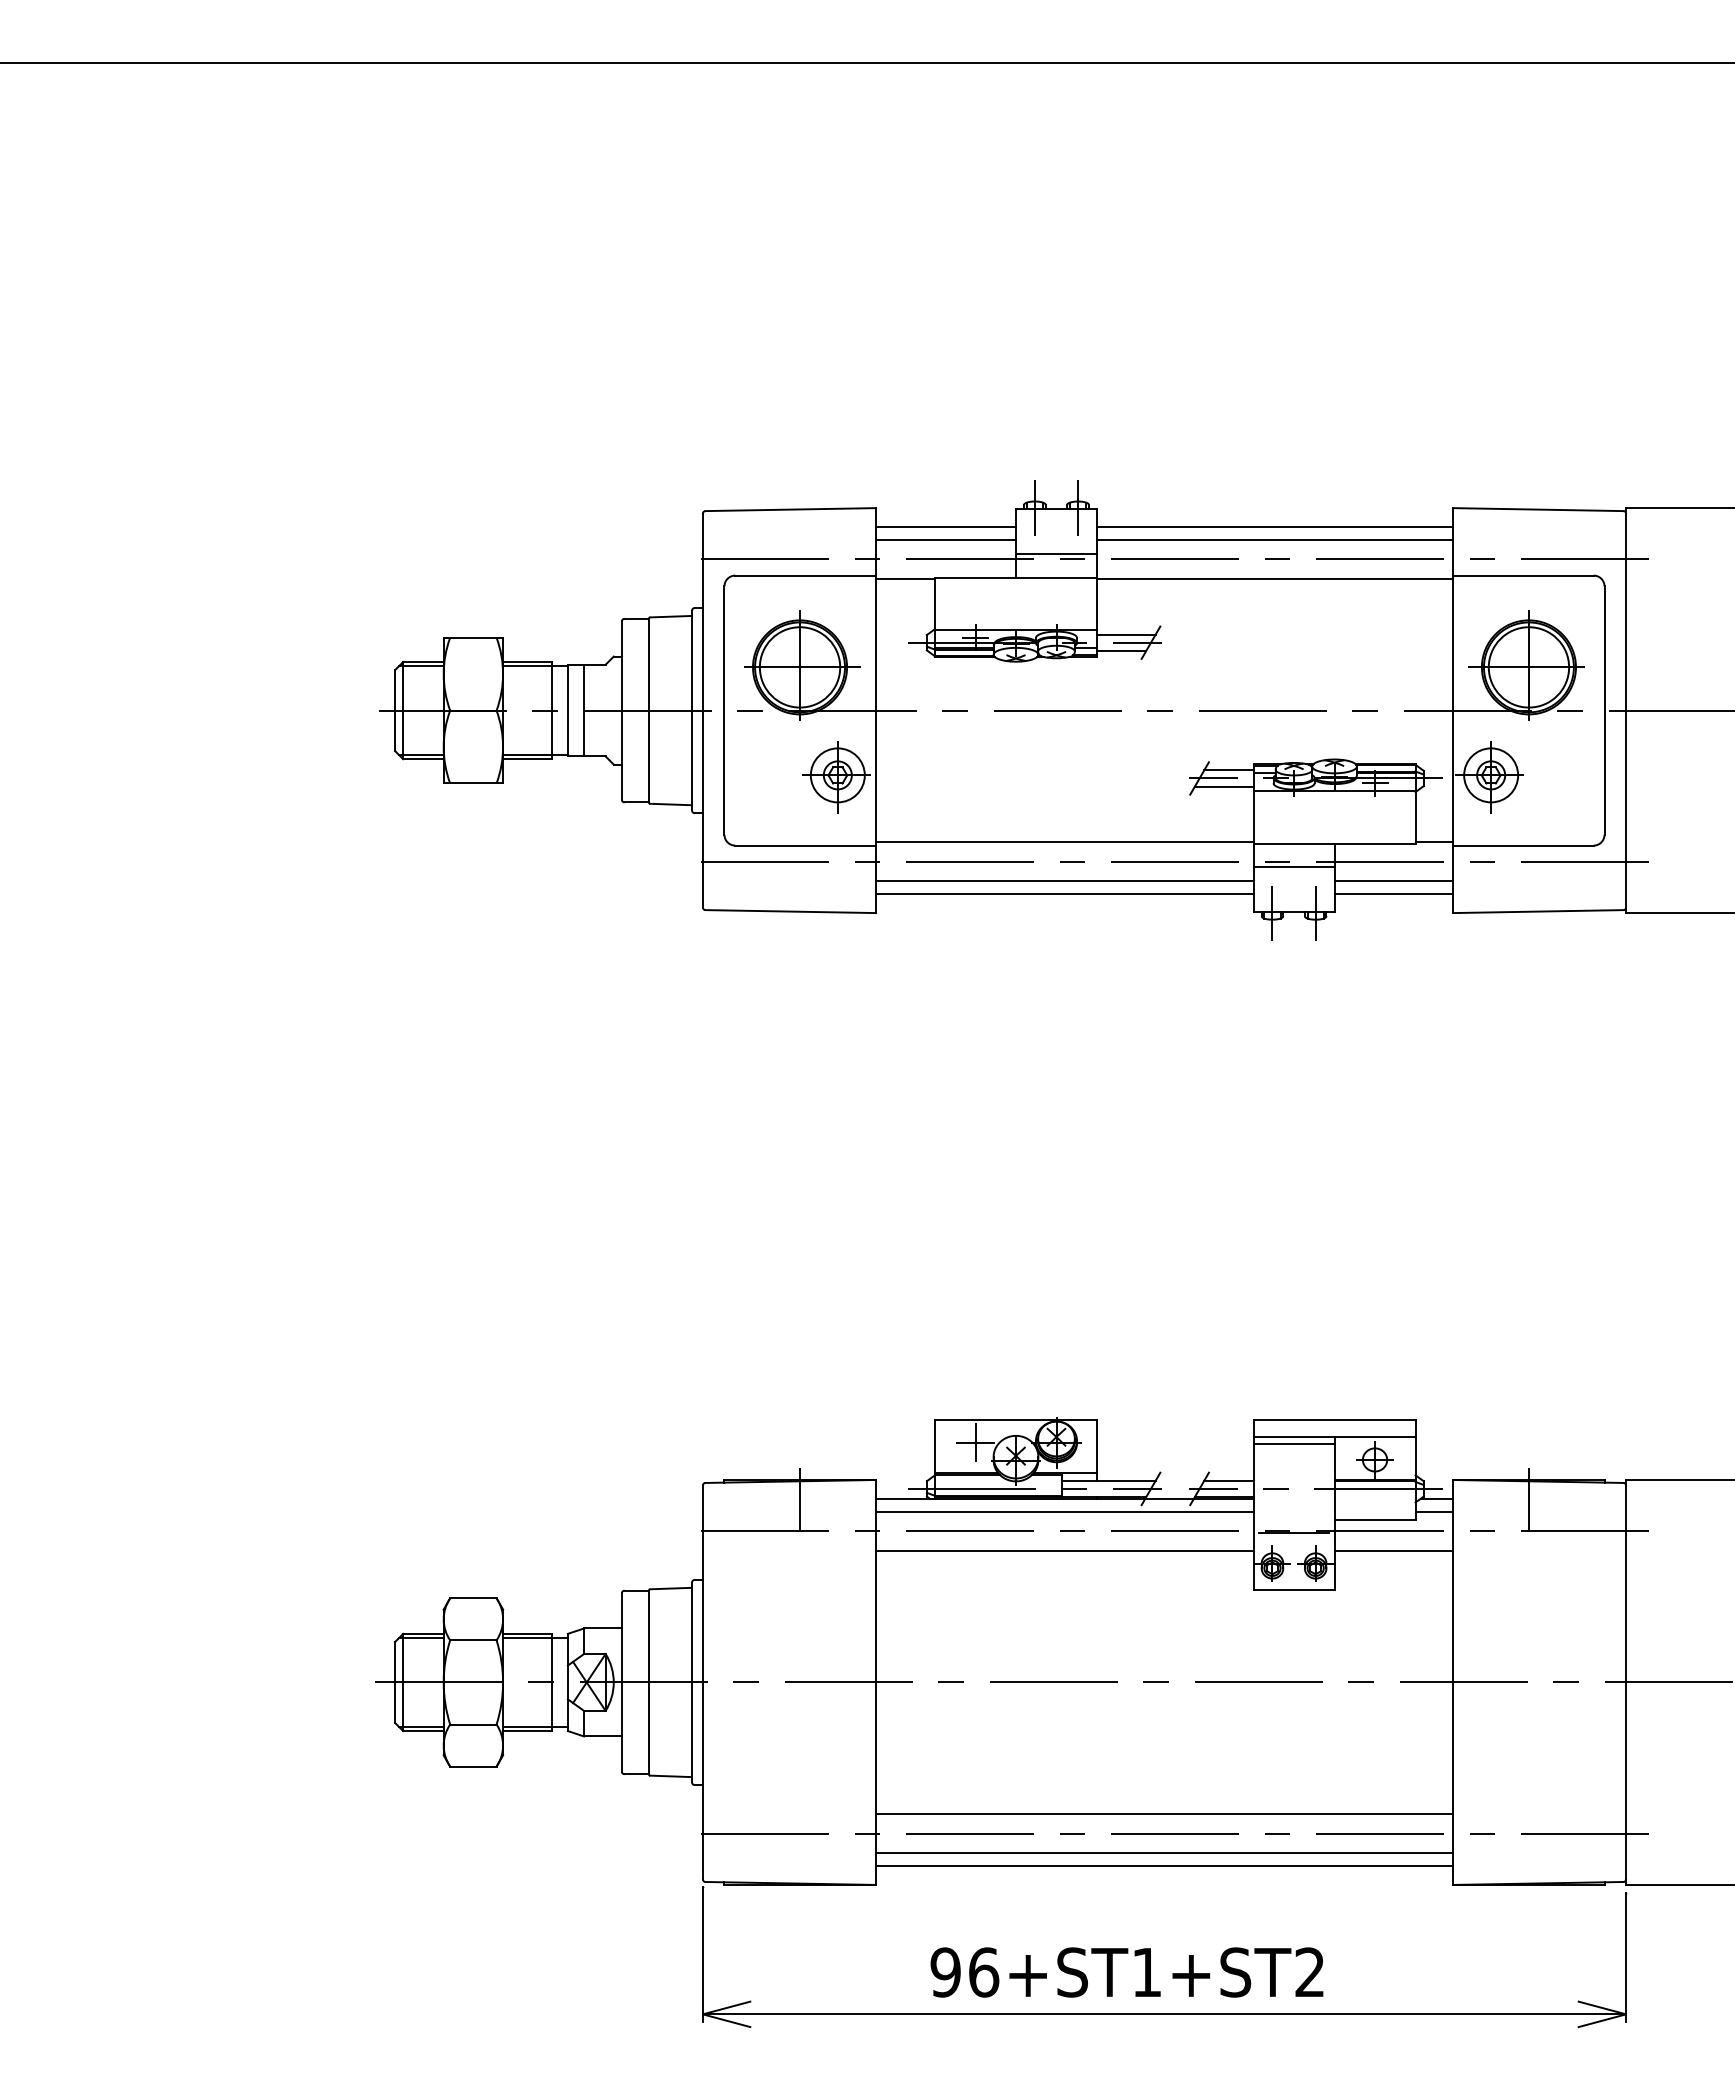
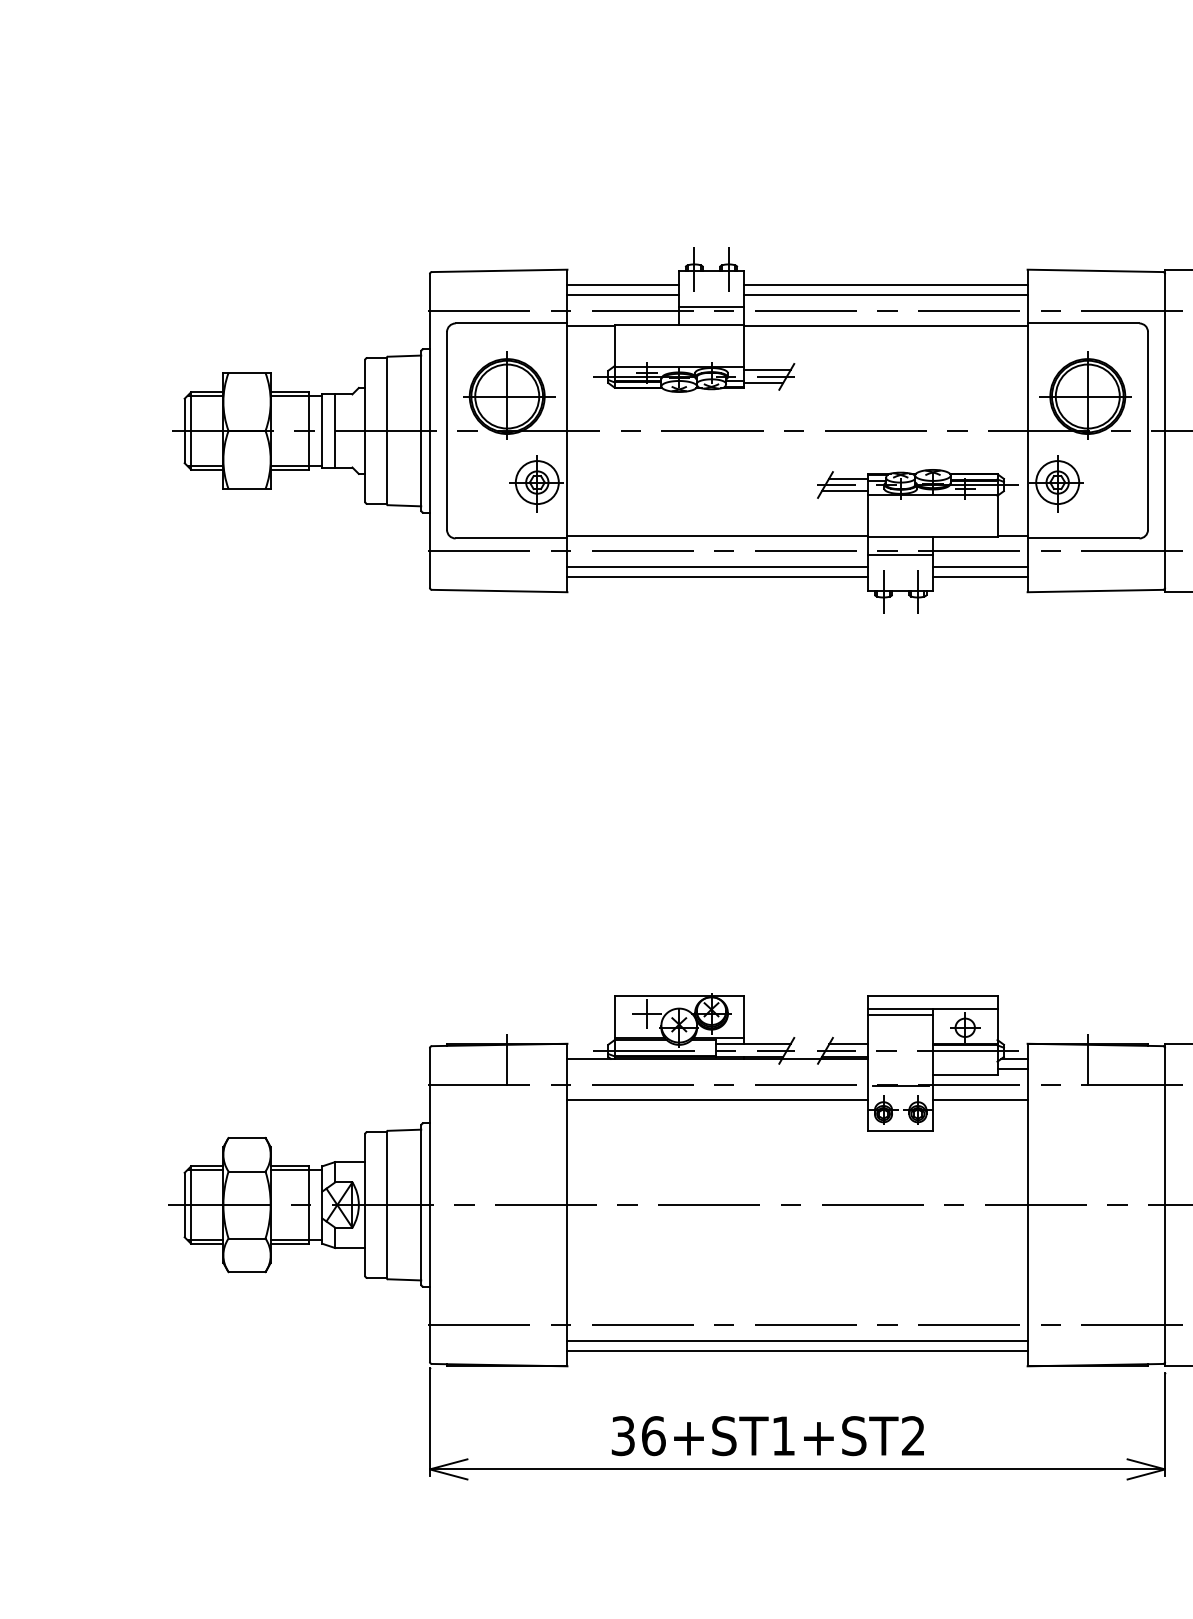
line: (1064, 1511) -> (717, 1068), removed
line: (1164, 1814) -> (797, 1310), removed
text: (945, 1972) -> (623, 1436), 96+ST1+ST2 -> 36+ST1+ST2

